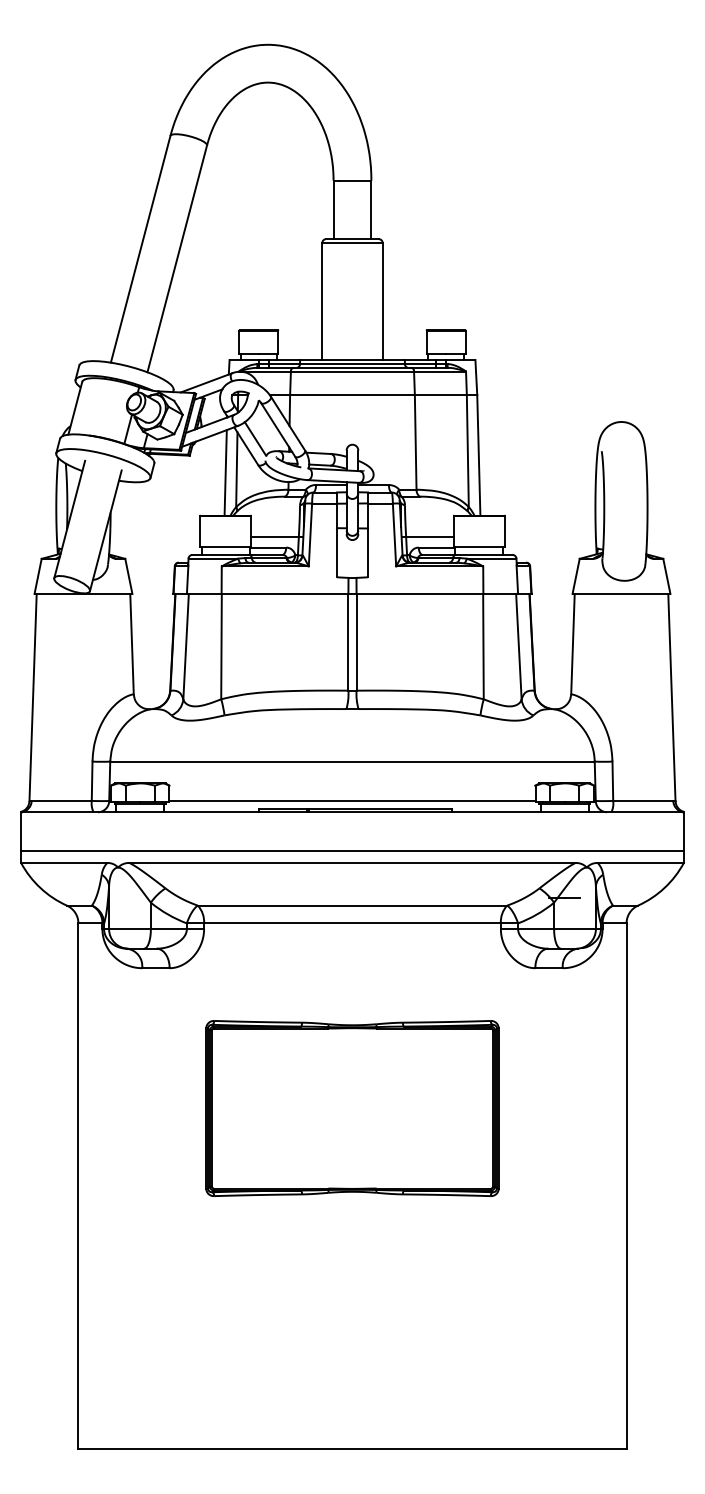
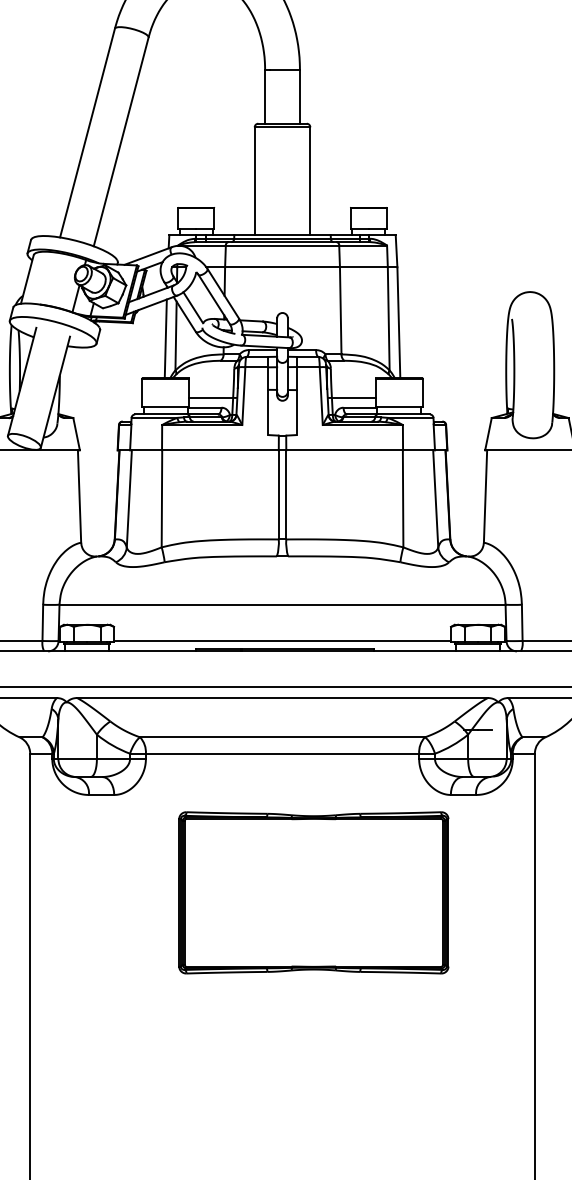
part: (352, 1108) -> (313, 892), moved

